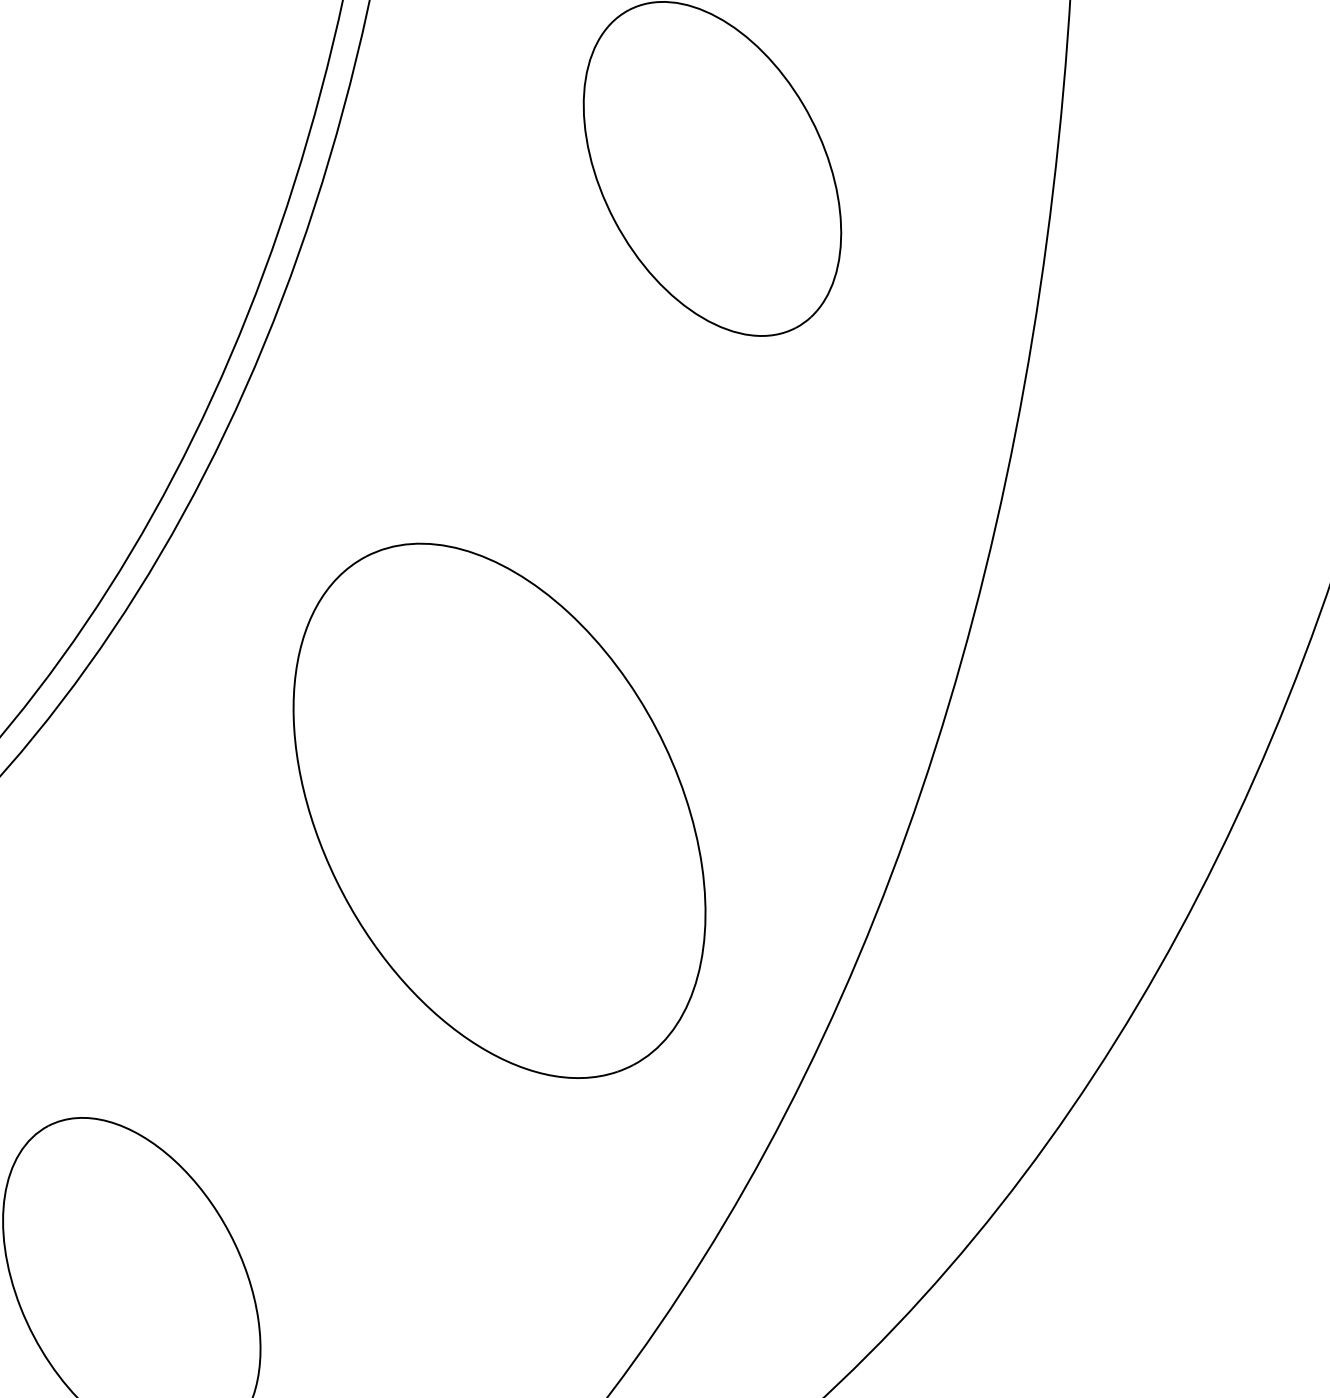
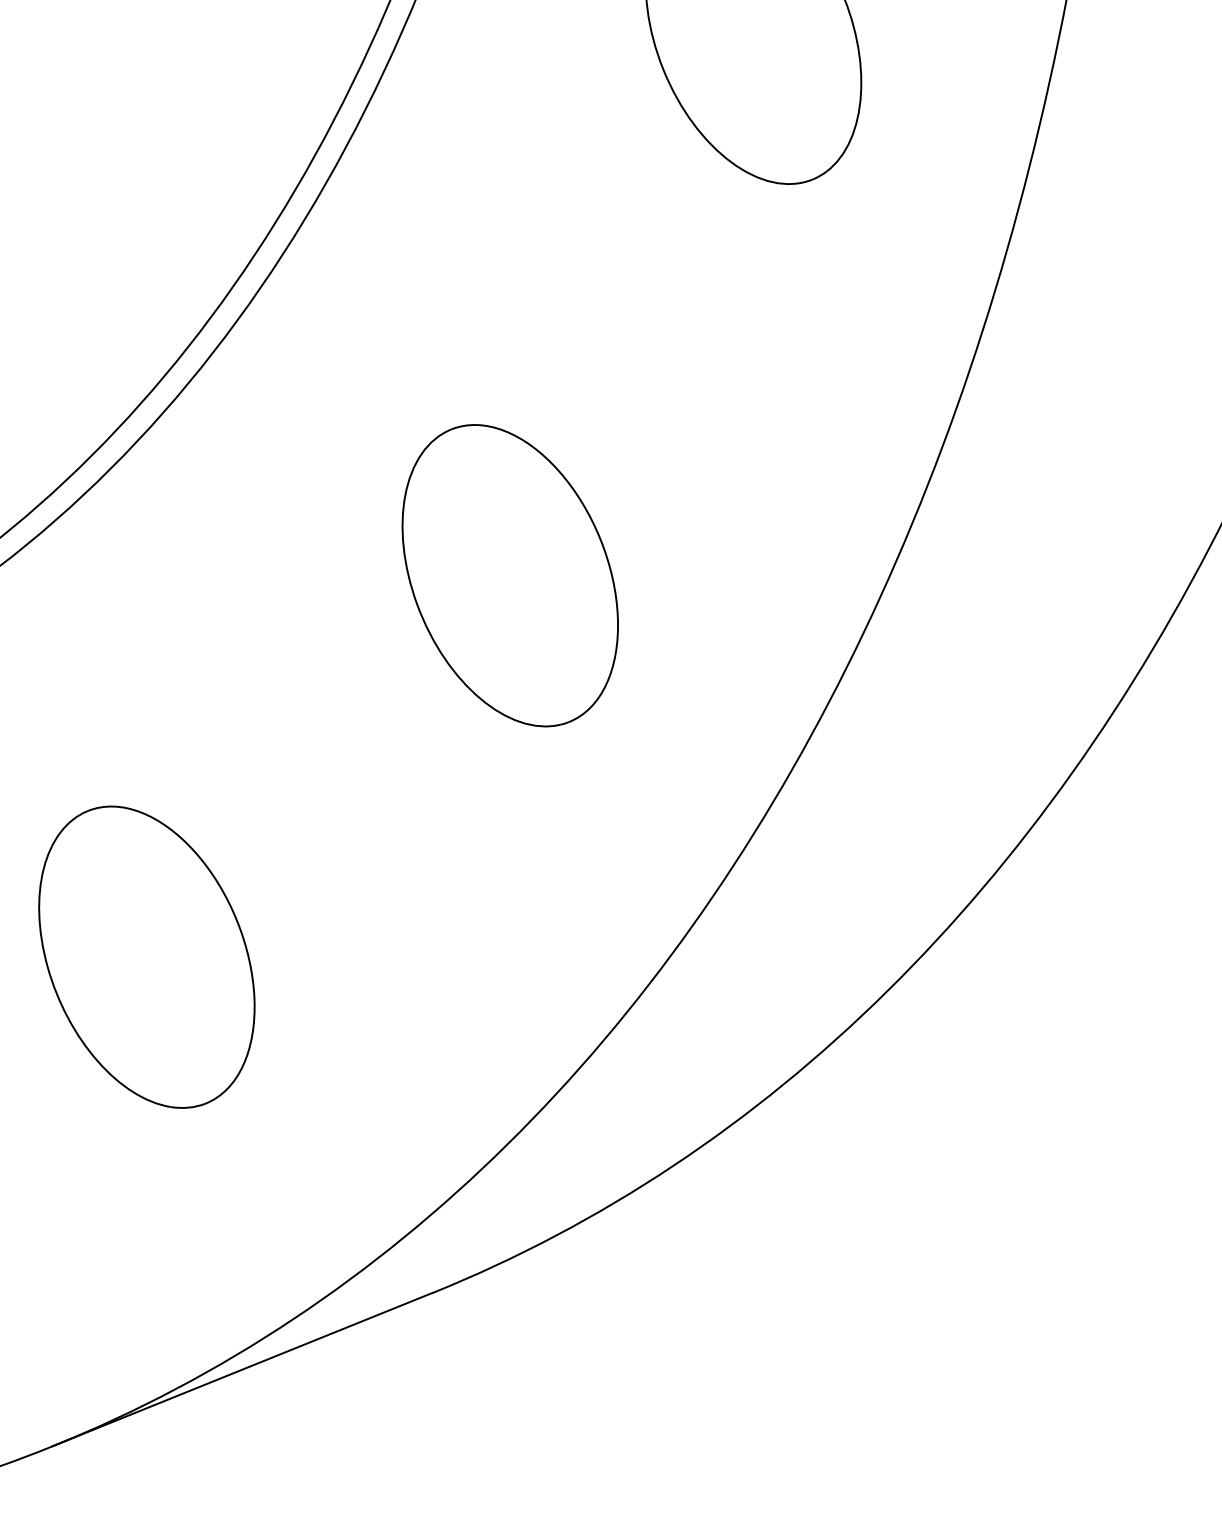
part: (498, 810) -> (509, 575), size x0.62

